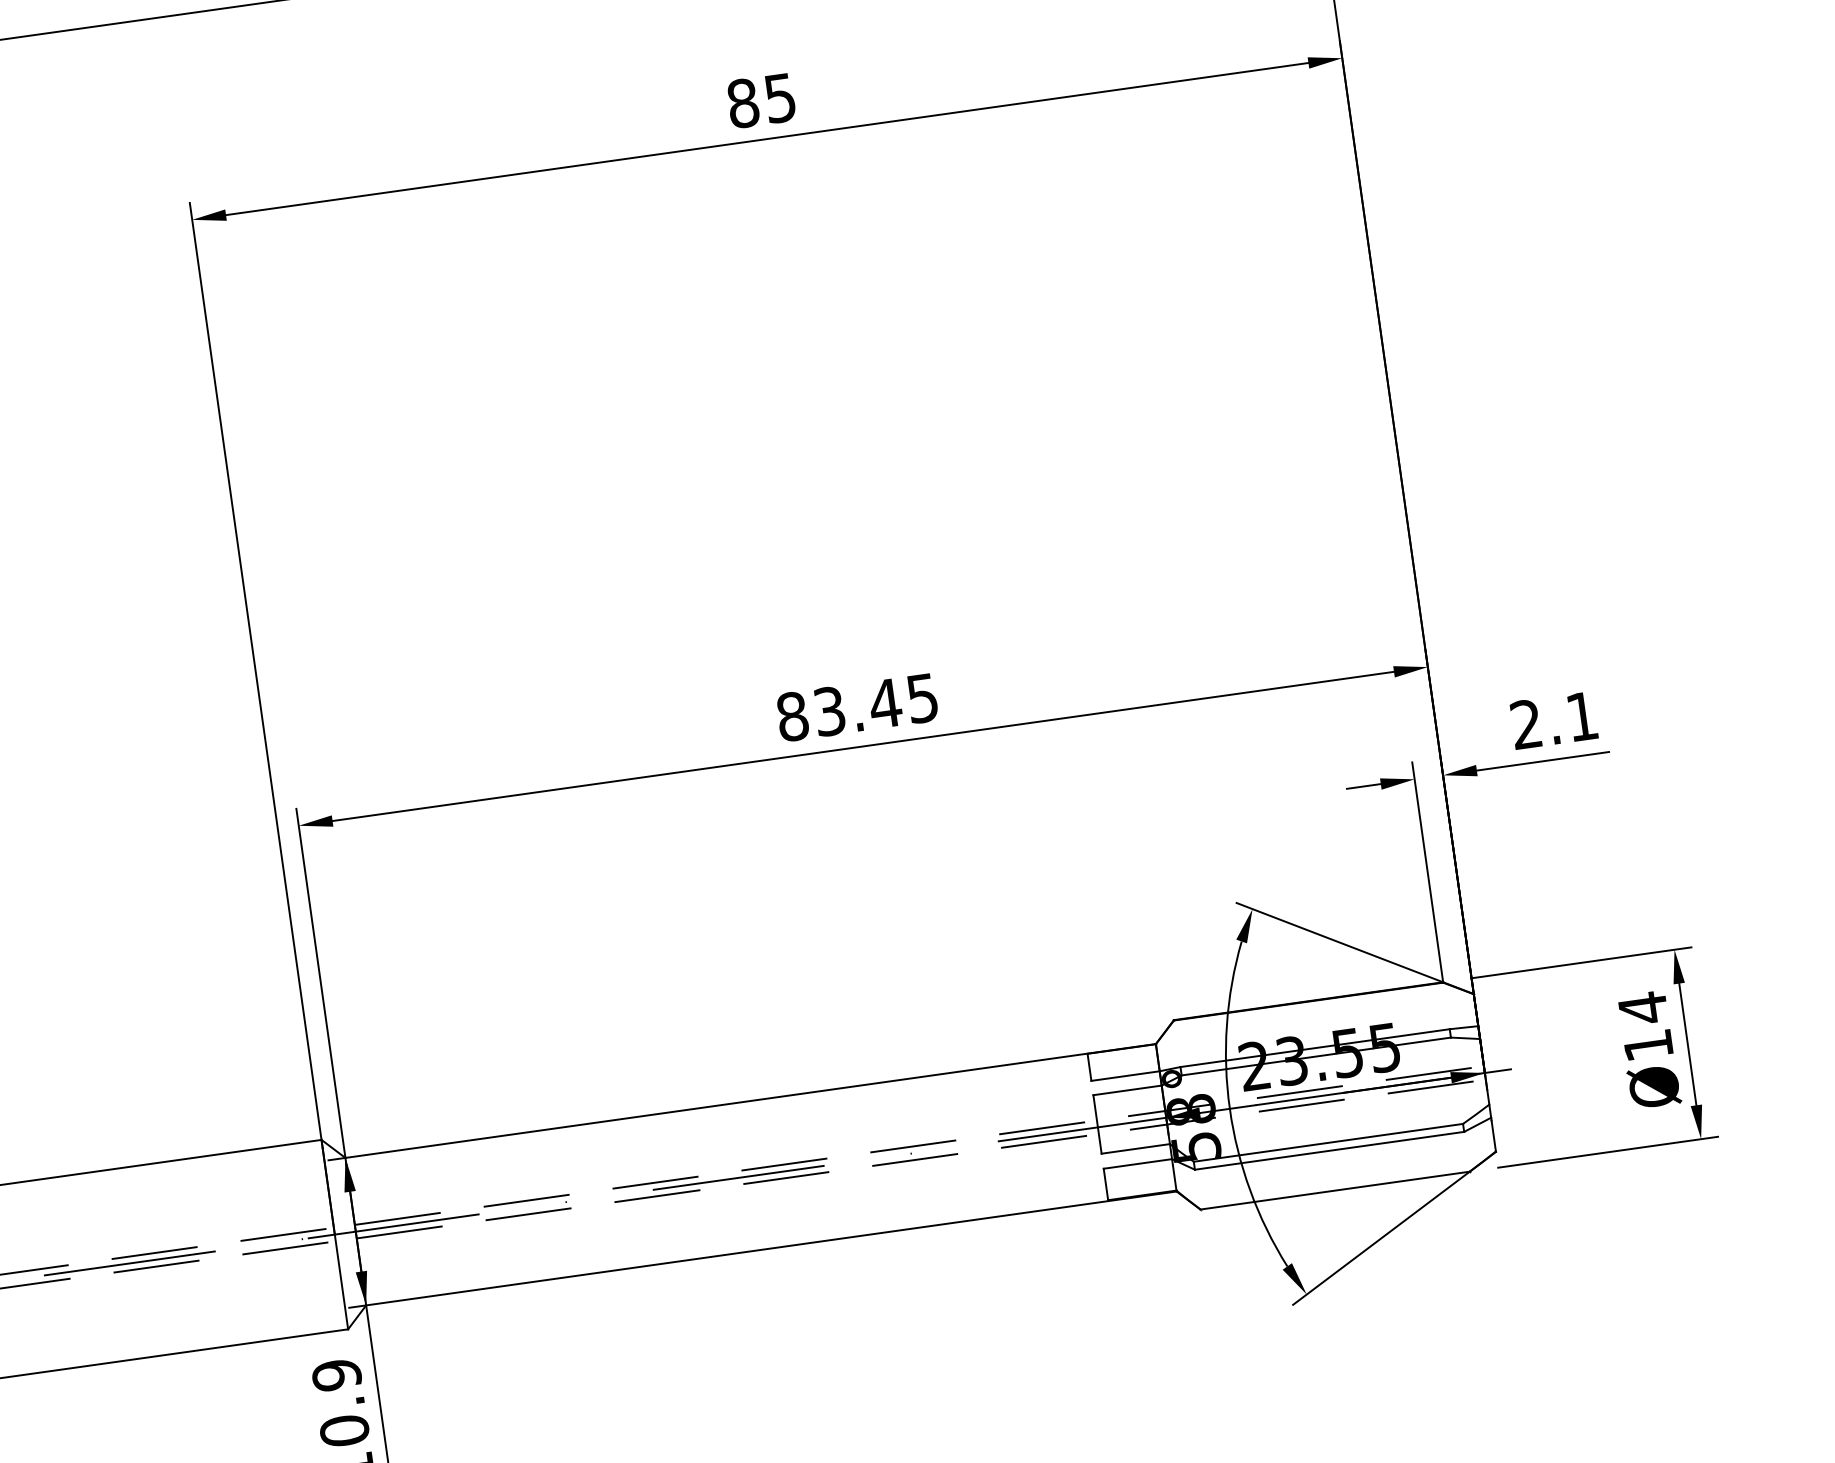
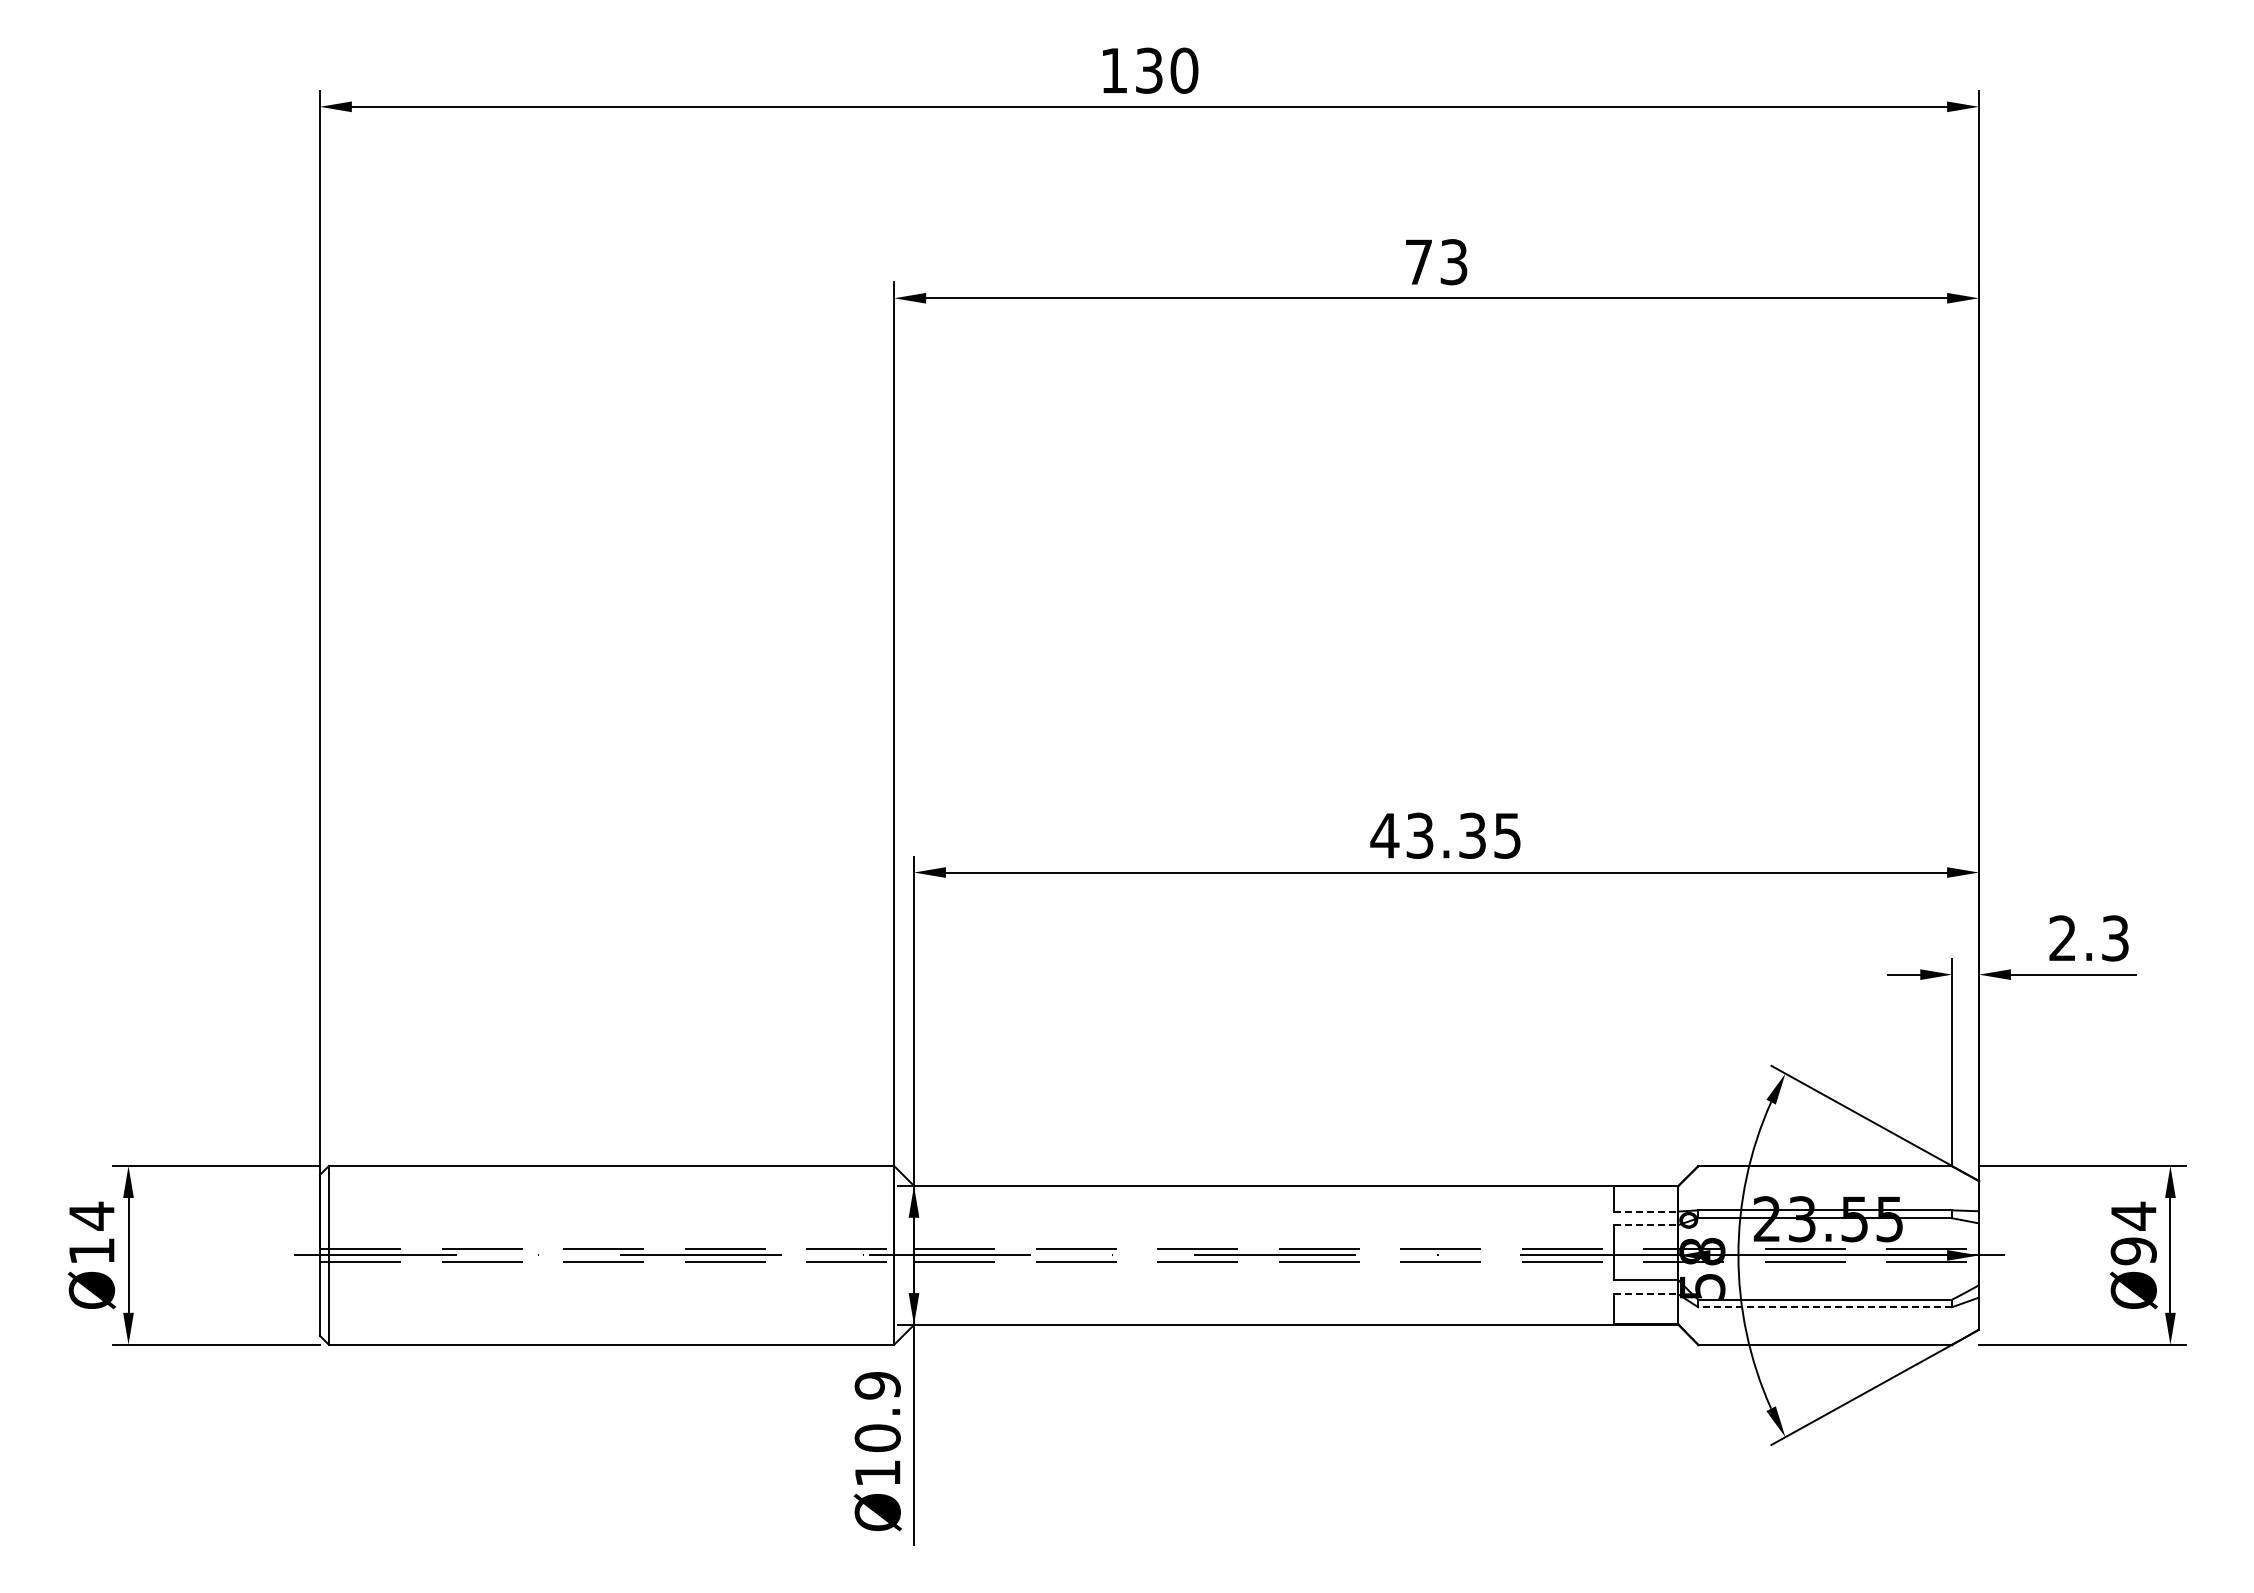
text: (761, 101) -> (1436, 262), 85 -> 73
text: (838, 709) -> (1428, 835), 83.45 -> 43.35
text: (1582, 716) -> (2115, 938), 2.1 -> 2.3
text: (1648, 1045) -> (2133, 1251), Ø14 -> Ø94
line: (1125, 1075) -> (1646, 1211), solid -> dashed
line: (1127, 1090) -> (1646, 1225), solid -> dashed
line: (1329, 1151) -> (1825, 1307), solid -> dashed
line: (1138, 1163) -> (1646, 1294), solid -> dashed

